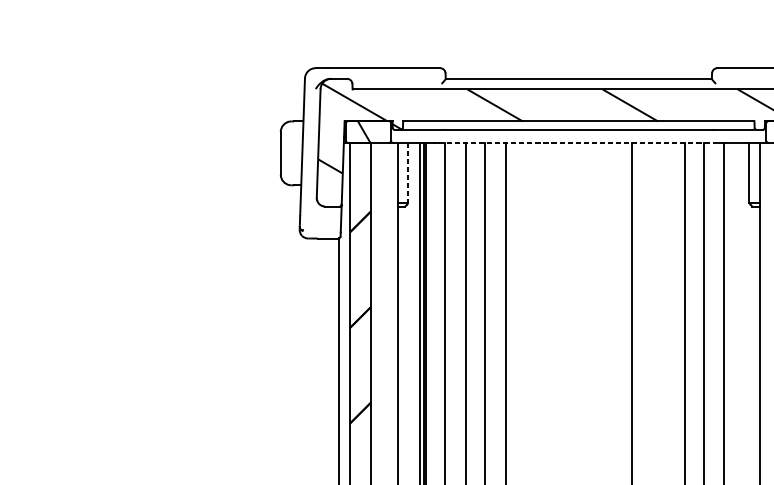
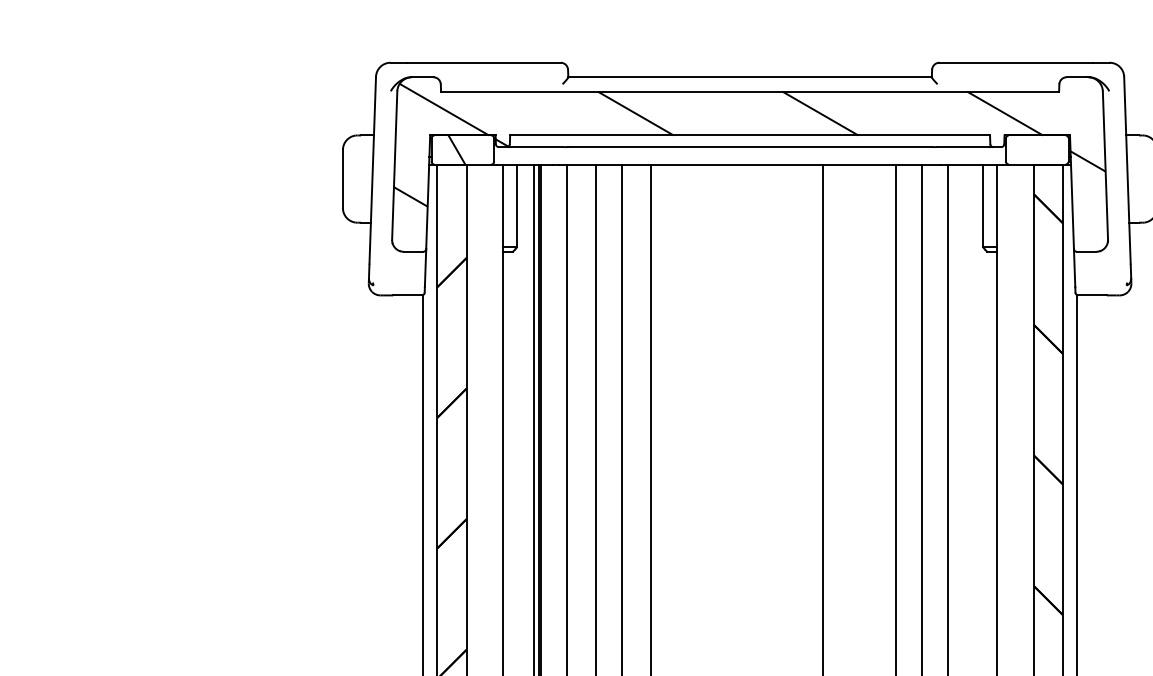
line: (579, 142) -> (750, 164), dashed -> solid
line: (408, 173) -> (517, 206), dashed -> solid

